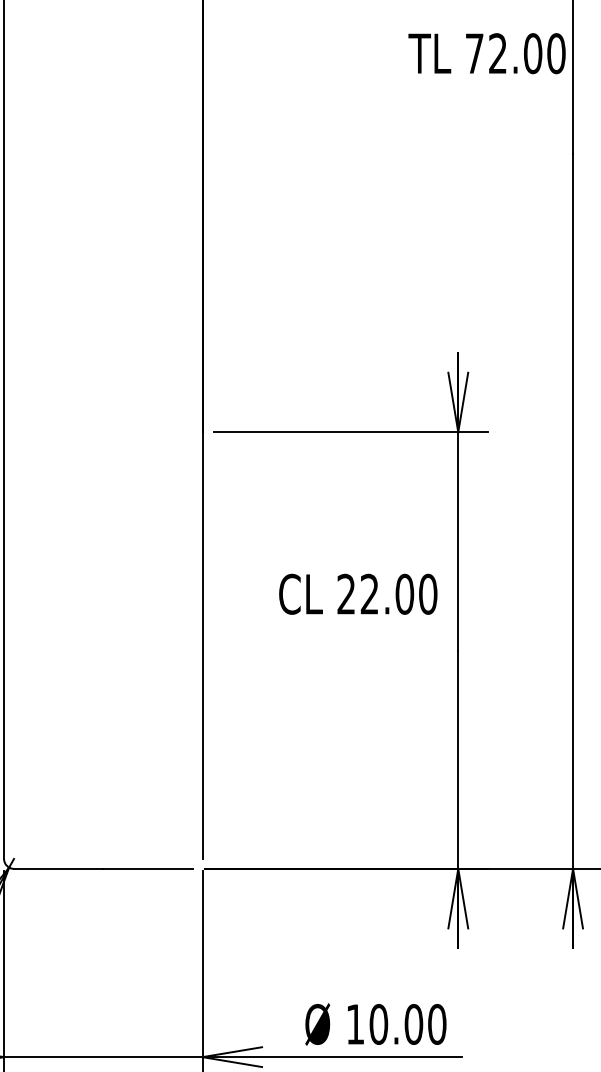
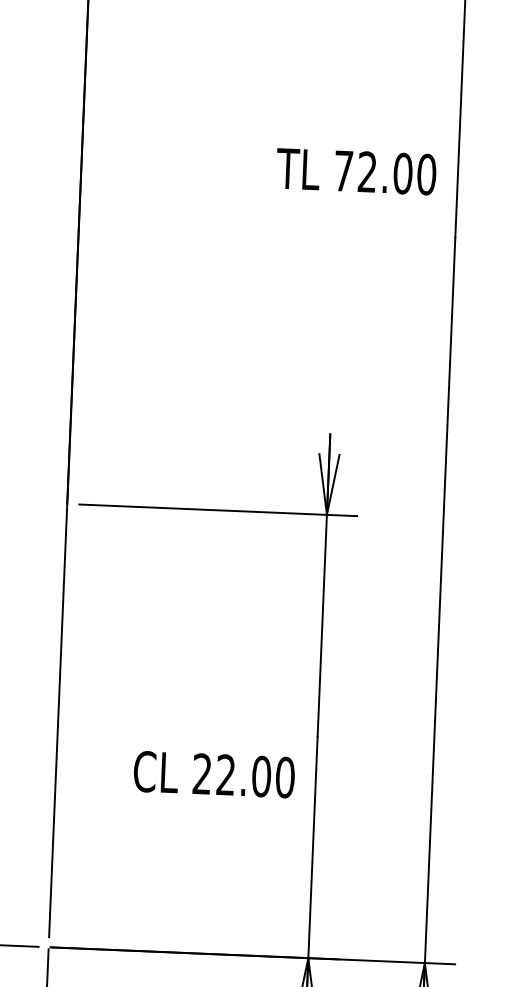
text: (486, 53) -> (355, 171), moved
text: (358, 593) -> (214, 773), moved

